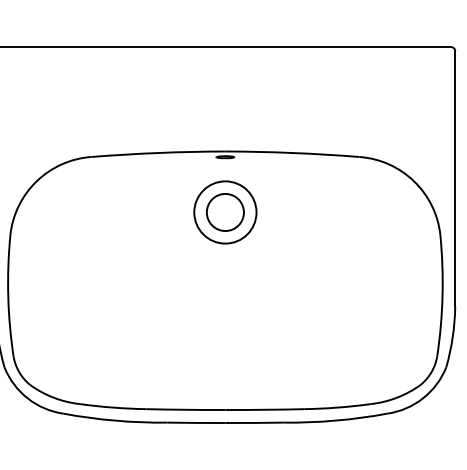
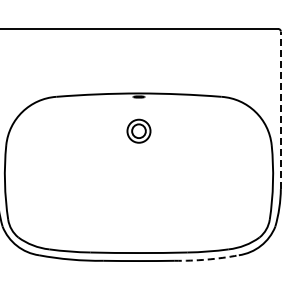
line: (454, 179) -> (280, 110), solid -> dashed
part: (224, 213) -> (138, 131), size x0.6
arc: (334, 420) -> (206, 259), solid -> dashed

